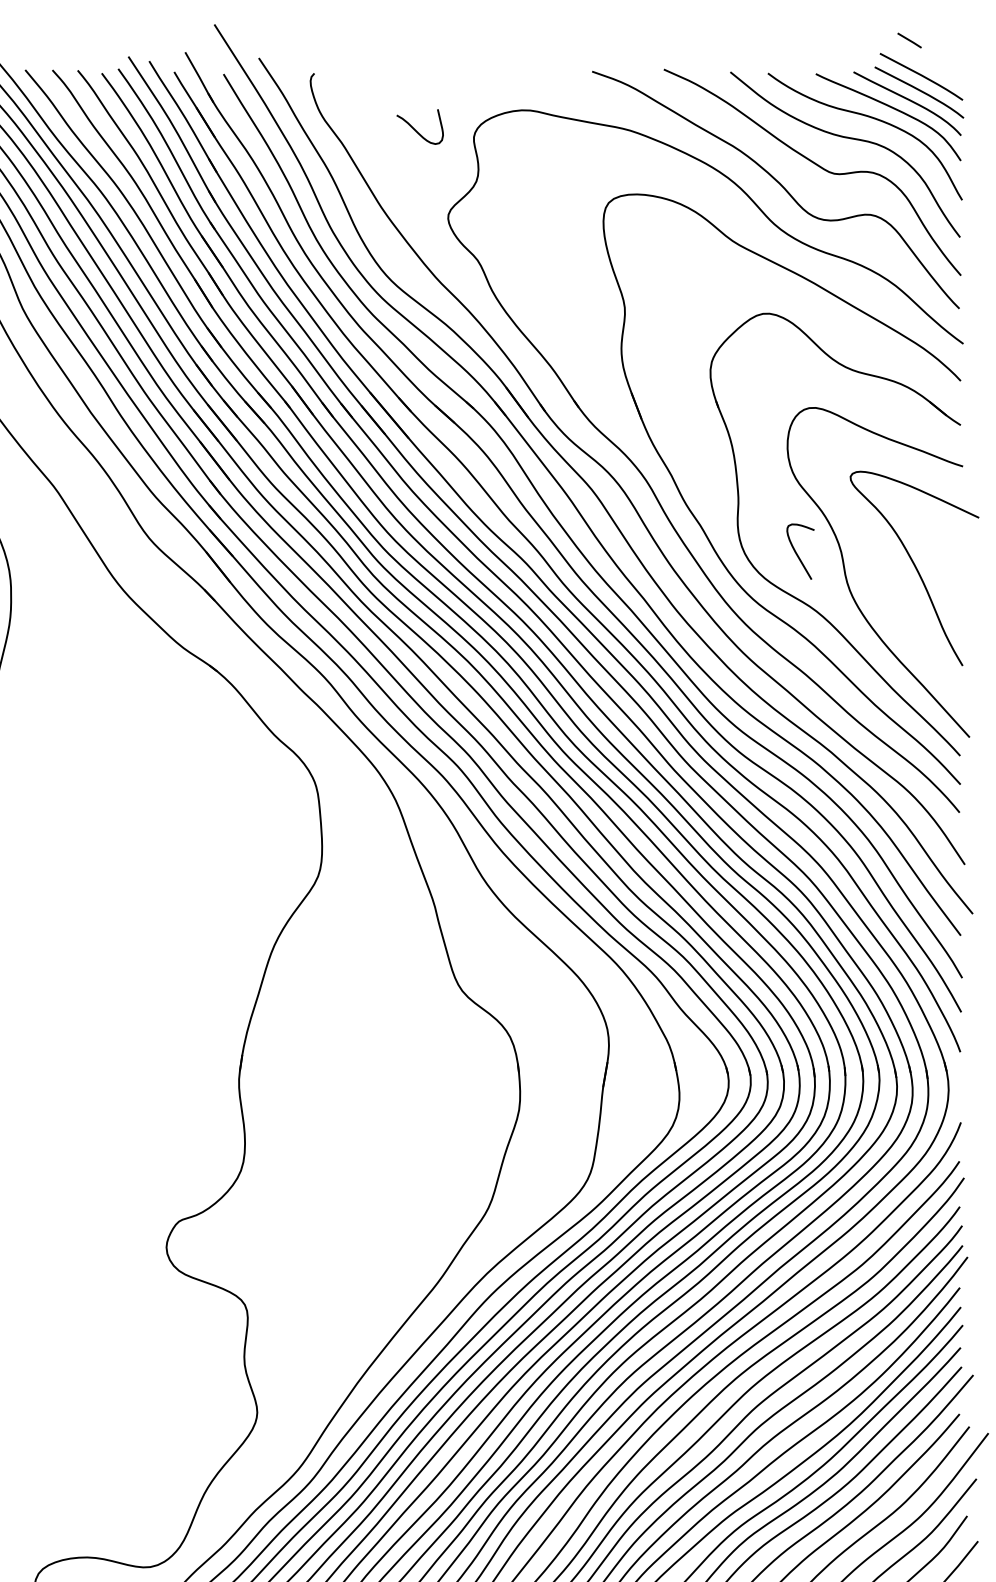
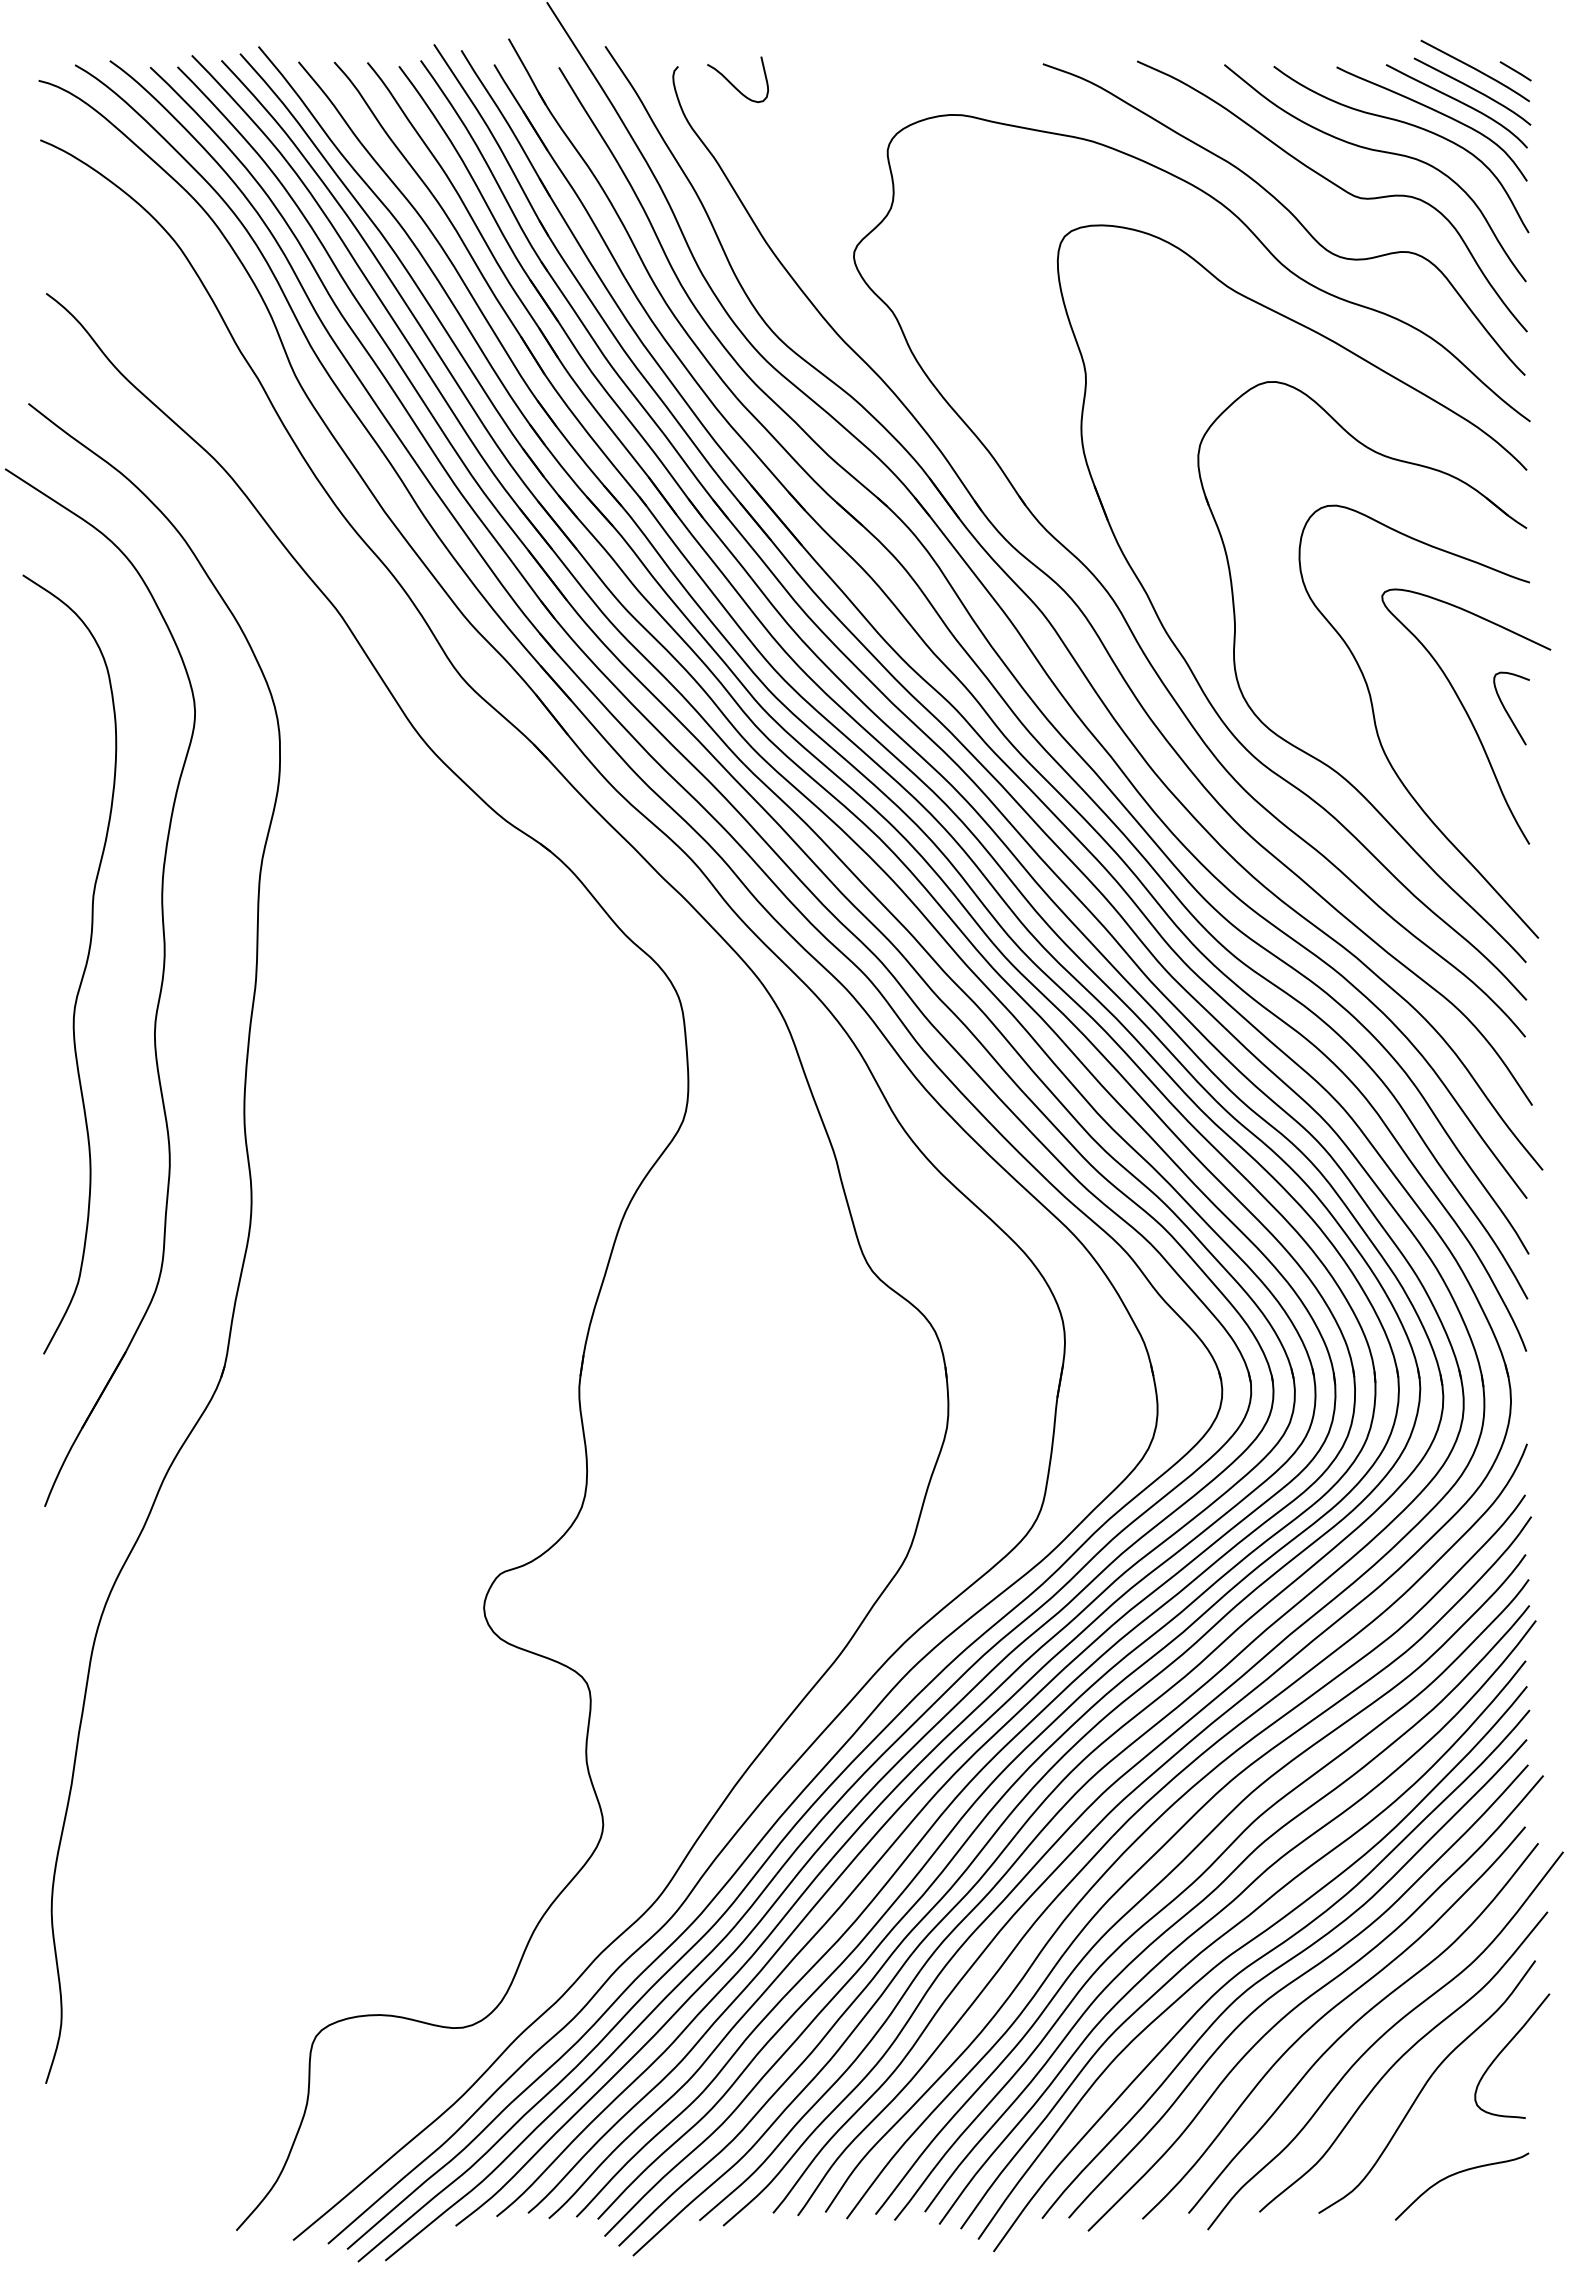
line: (909, 40) -> (1515, 71), moved
curve: (416, 130) -> (733, 84), moved
curve: (797, 554) -> (1507, 711), moved

